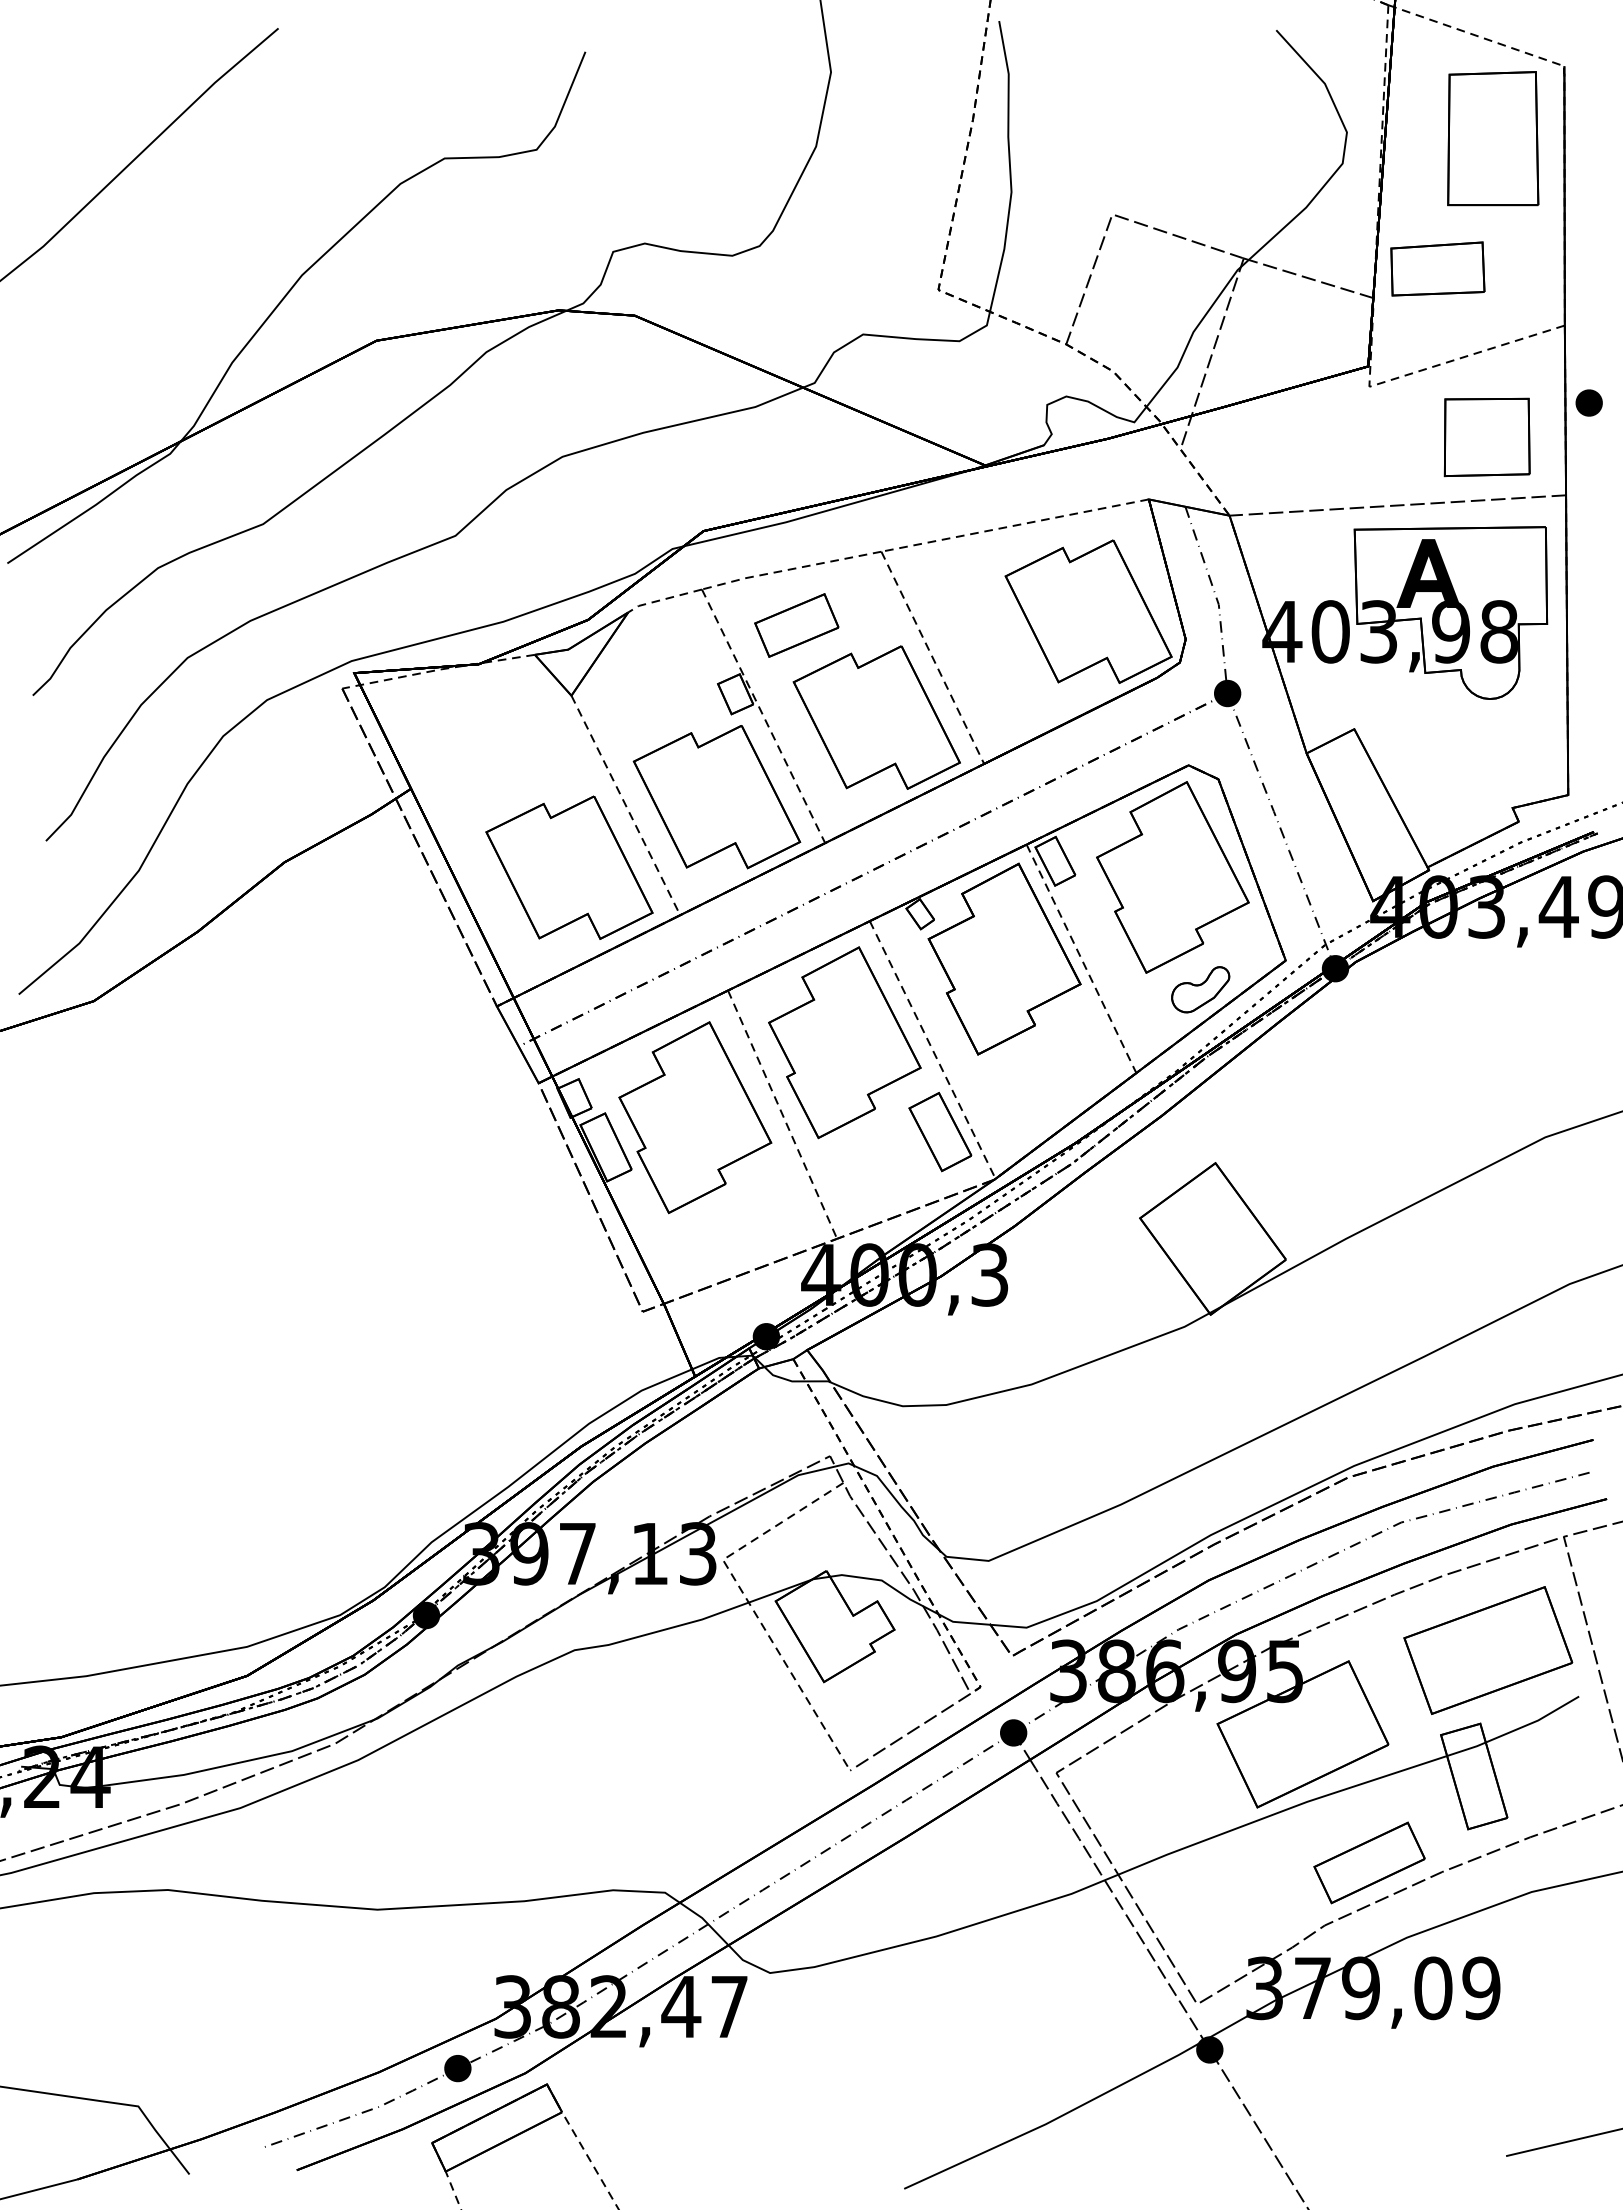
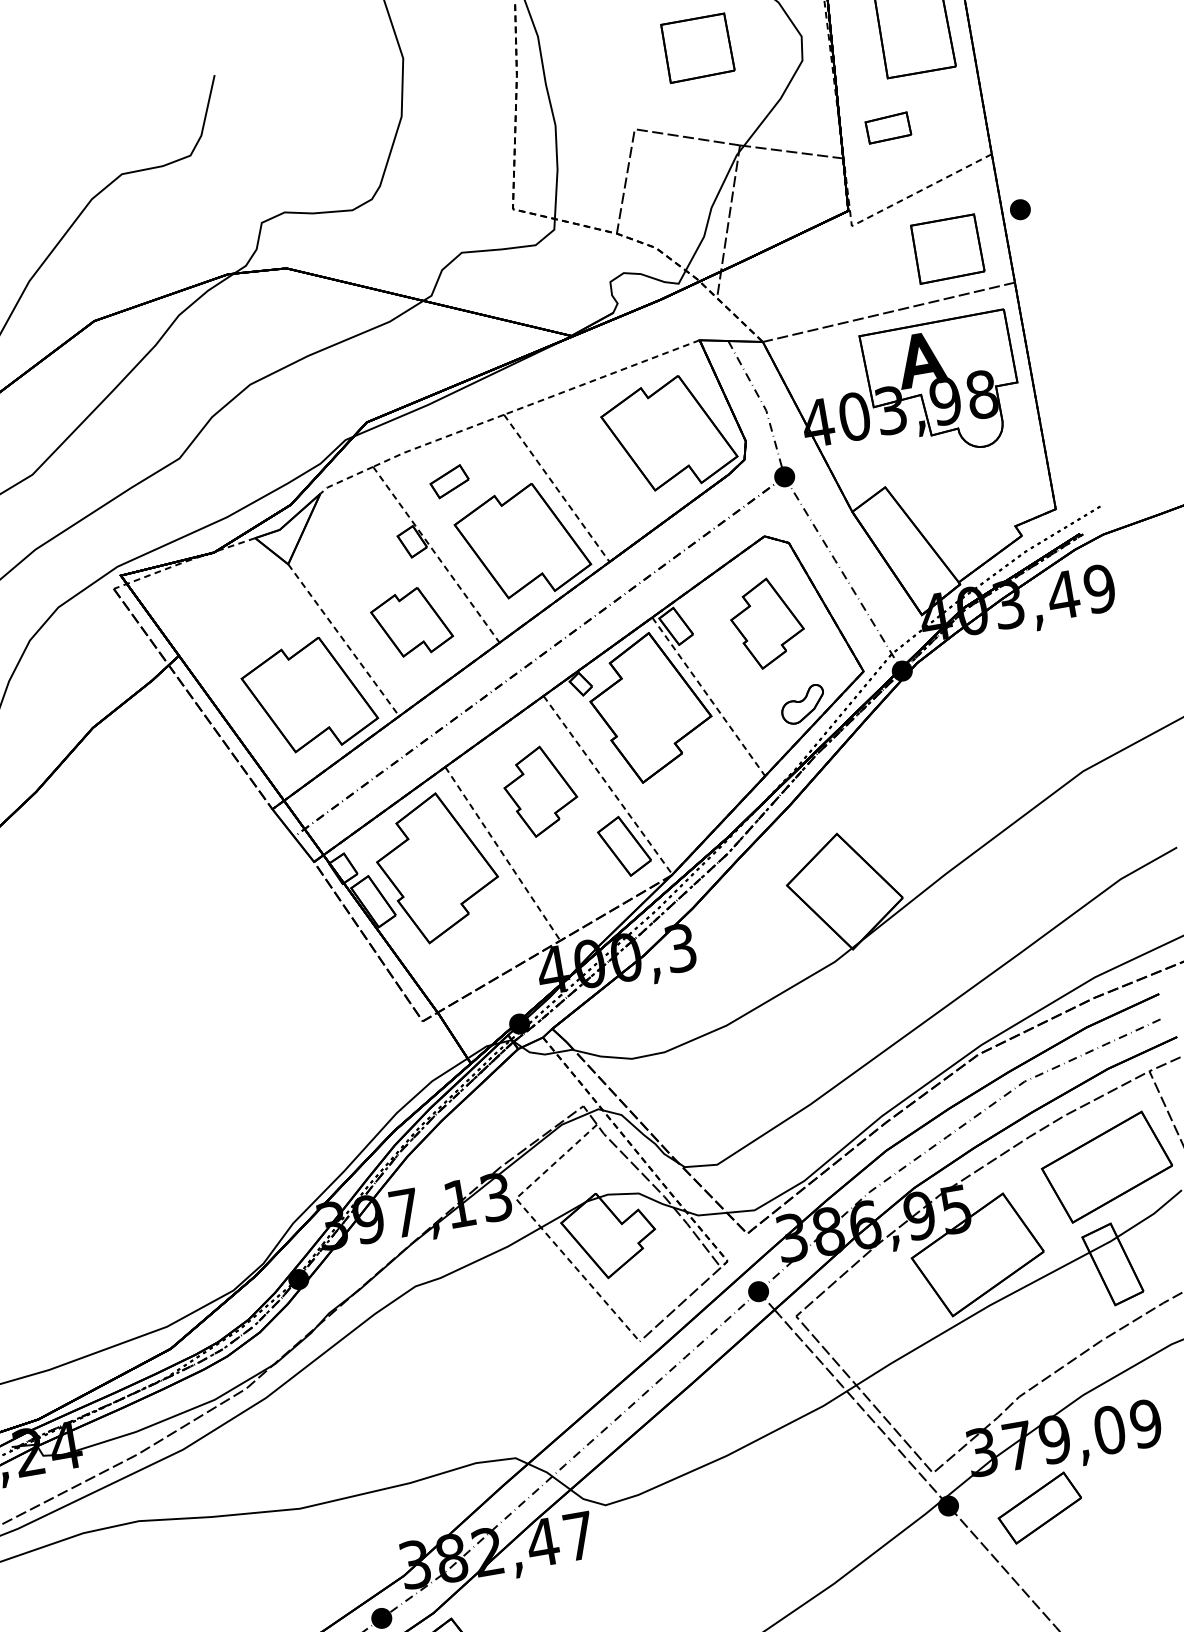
part: (1210, 124) -> (697, 48), added
part: (1437, 268) -> (887, 127), size x0.6
part: (796, 625) -> (449, 481), size x0.6
part: (716, 797) -> (411, 622), size x0.6
part: (1172, 877) -> (767, 623), size x0.6
part: (844, 1042) -> (540, 791), size x0.6
part: (1369, 1862) -> (1039, 1507), moved

